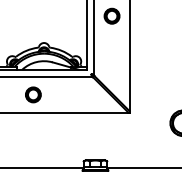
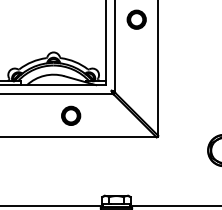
part: (33, 94) -> (71, 115), moved

